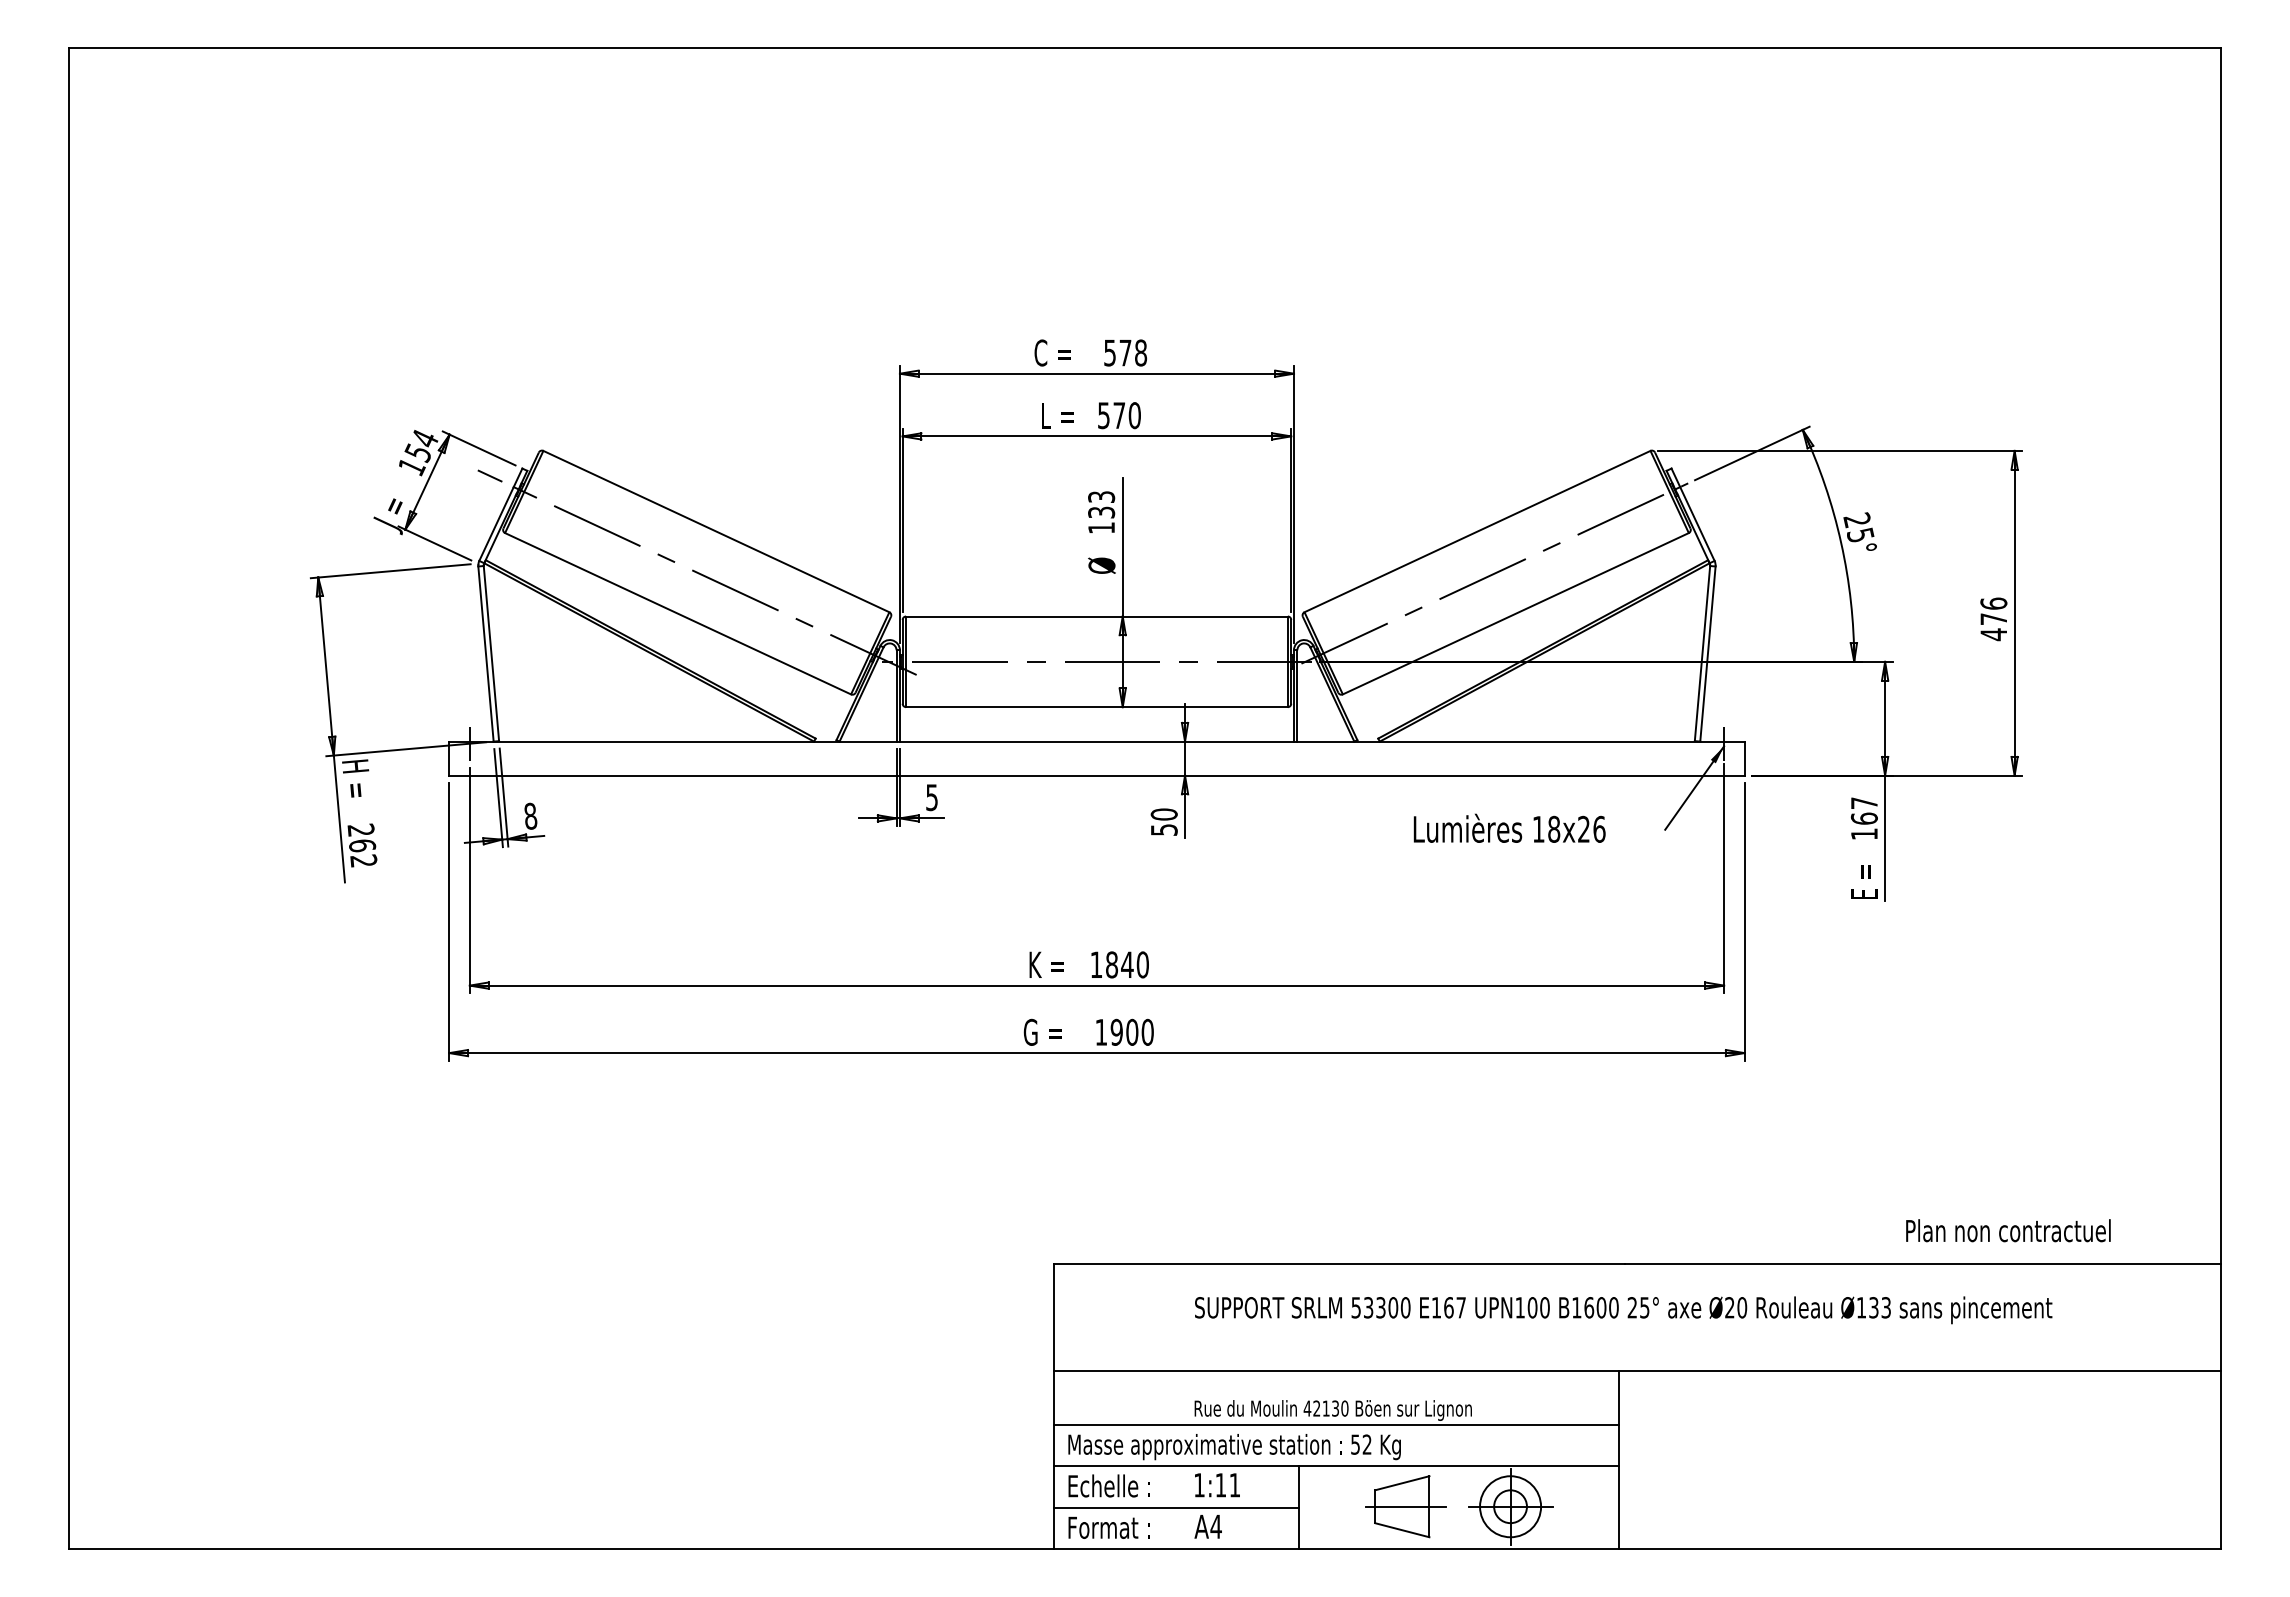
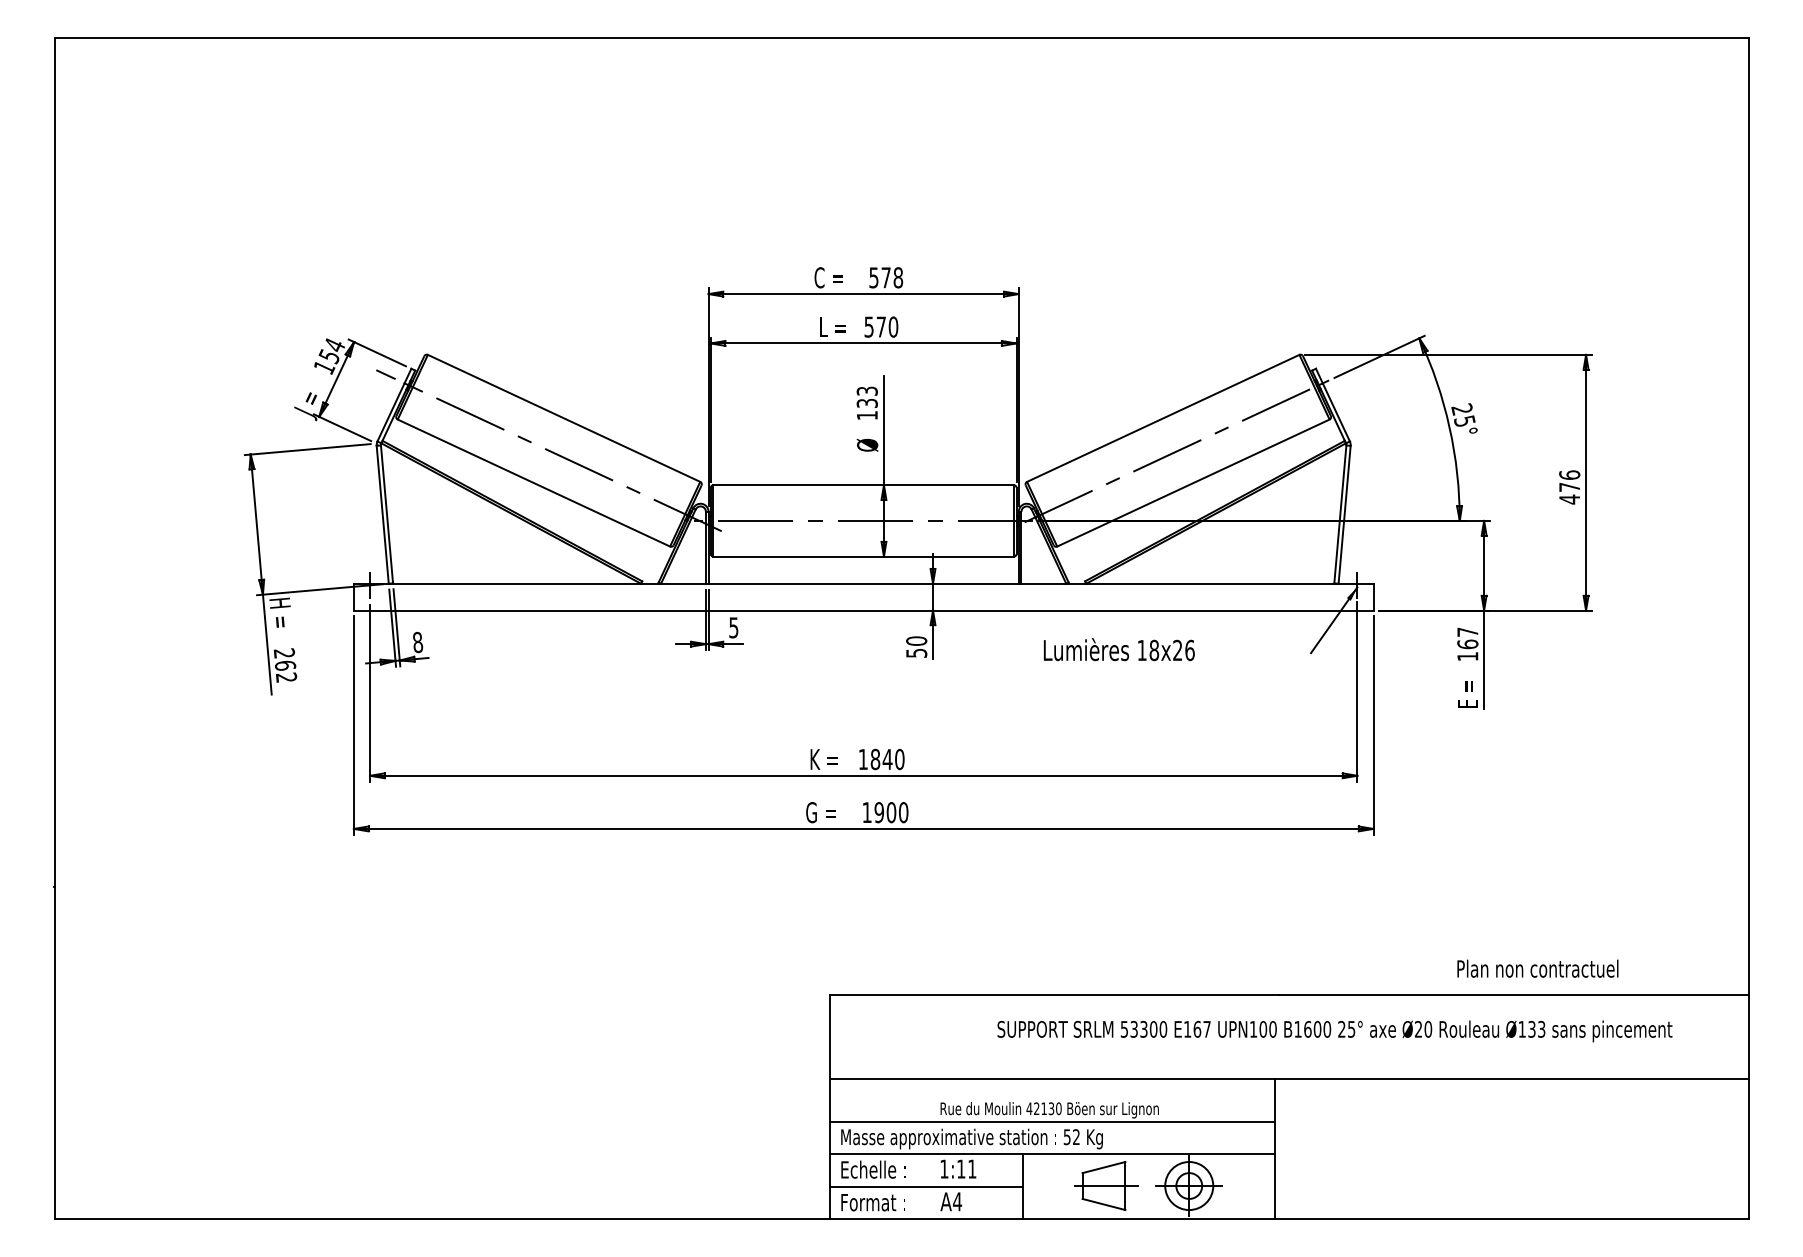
text: (1509, 827) -> (1119, 648), moved
text: (2008, 1230) -> (1537, 968), moved
text: (1623, 1310) -> (1334, 1031), moved

